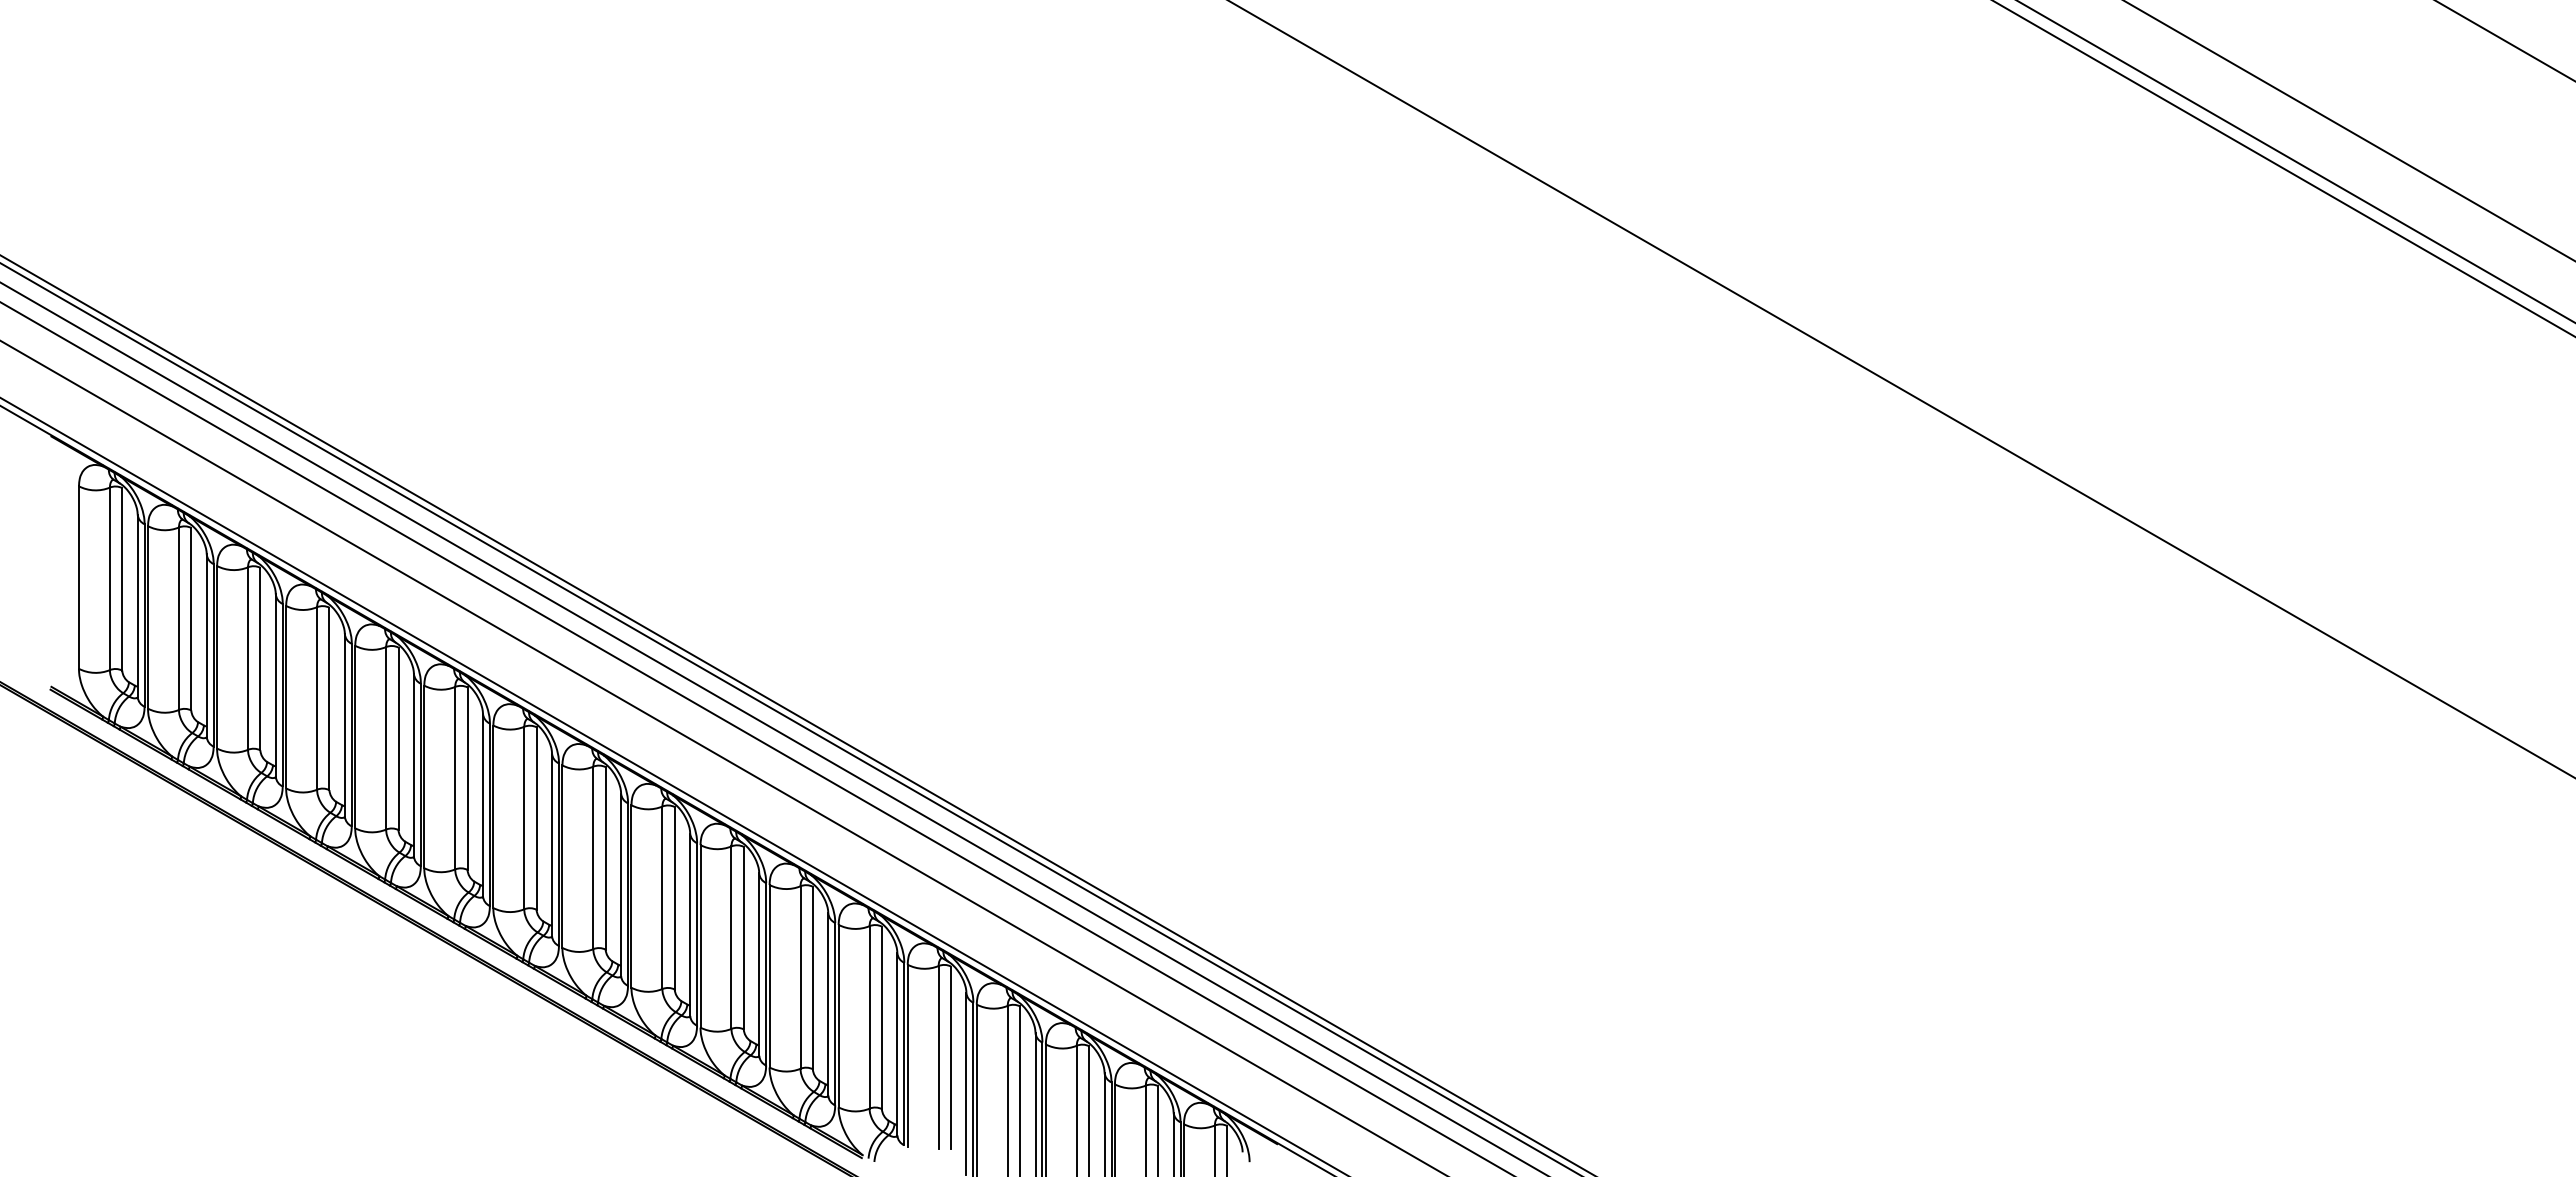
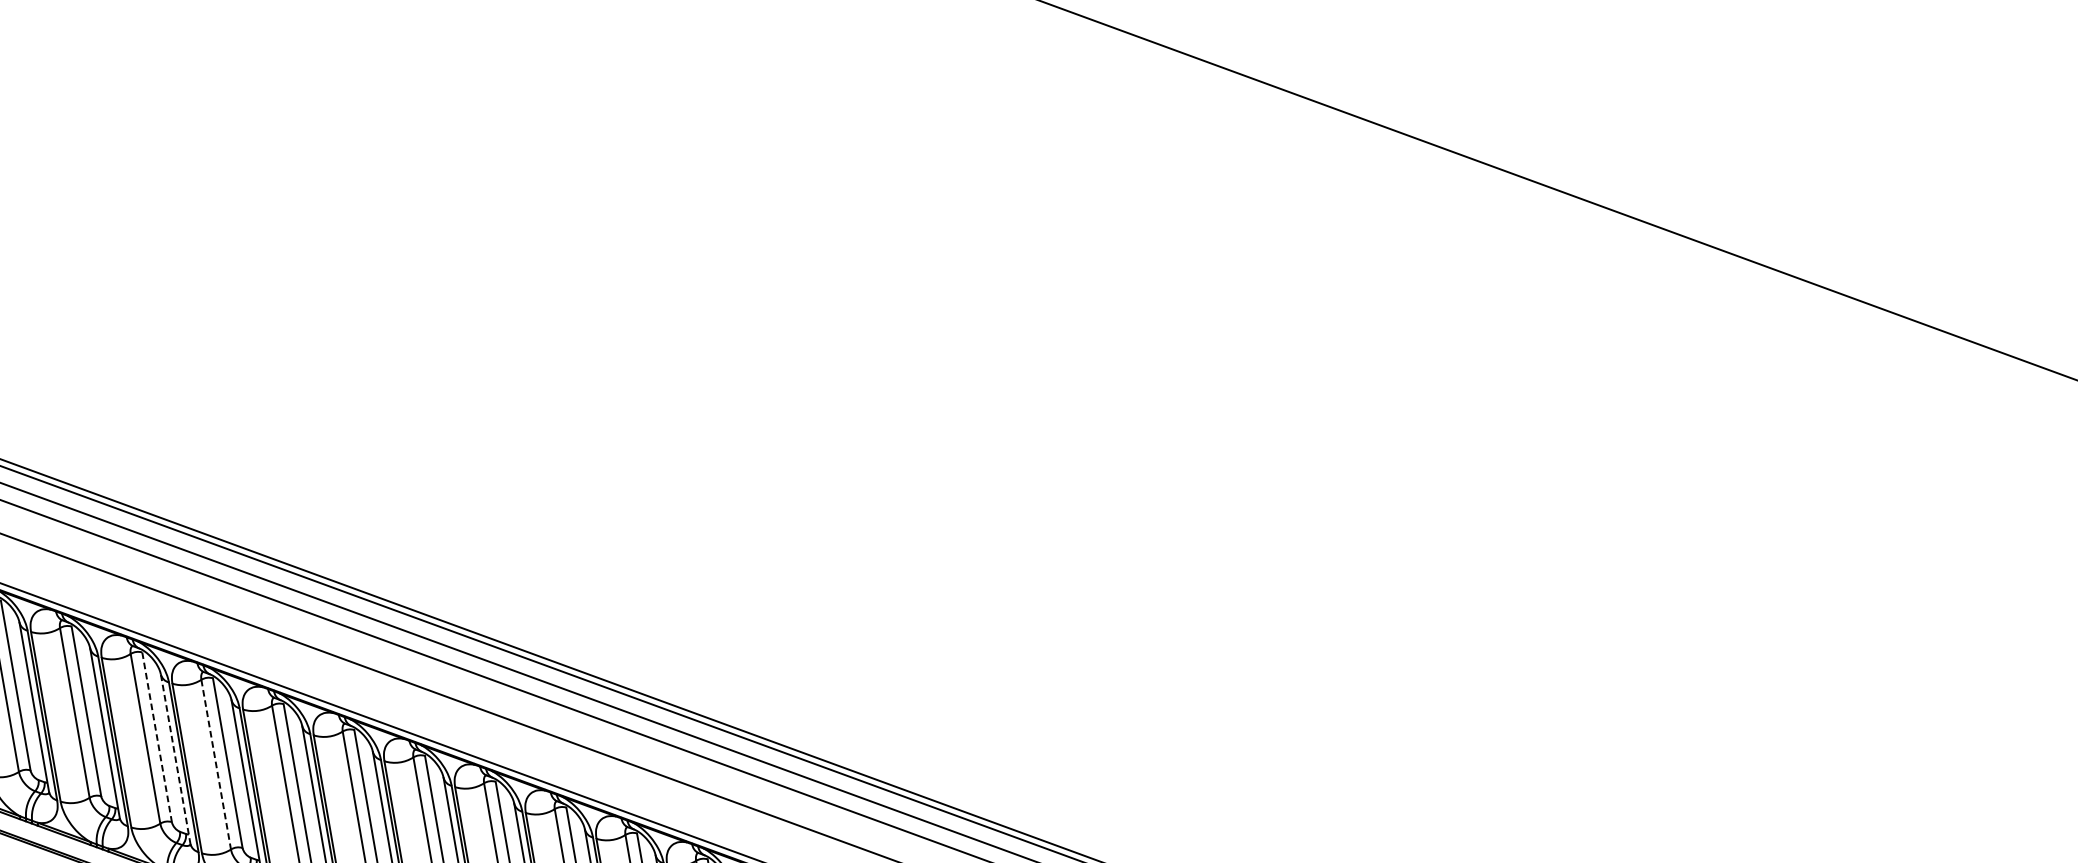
line: (605, 858) -> (156, 737), solid -> dashed
line: (621, 885) -> (176, 759), solid -> dashed
line: (662, 898) -> (216, 765), solid -> dashed

